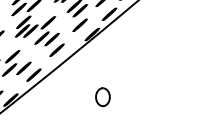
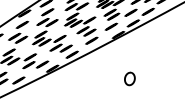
part: (102, 96) -> (129, 78), moved

